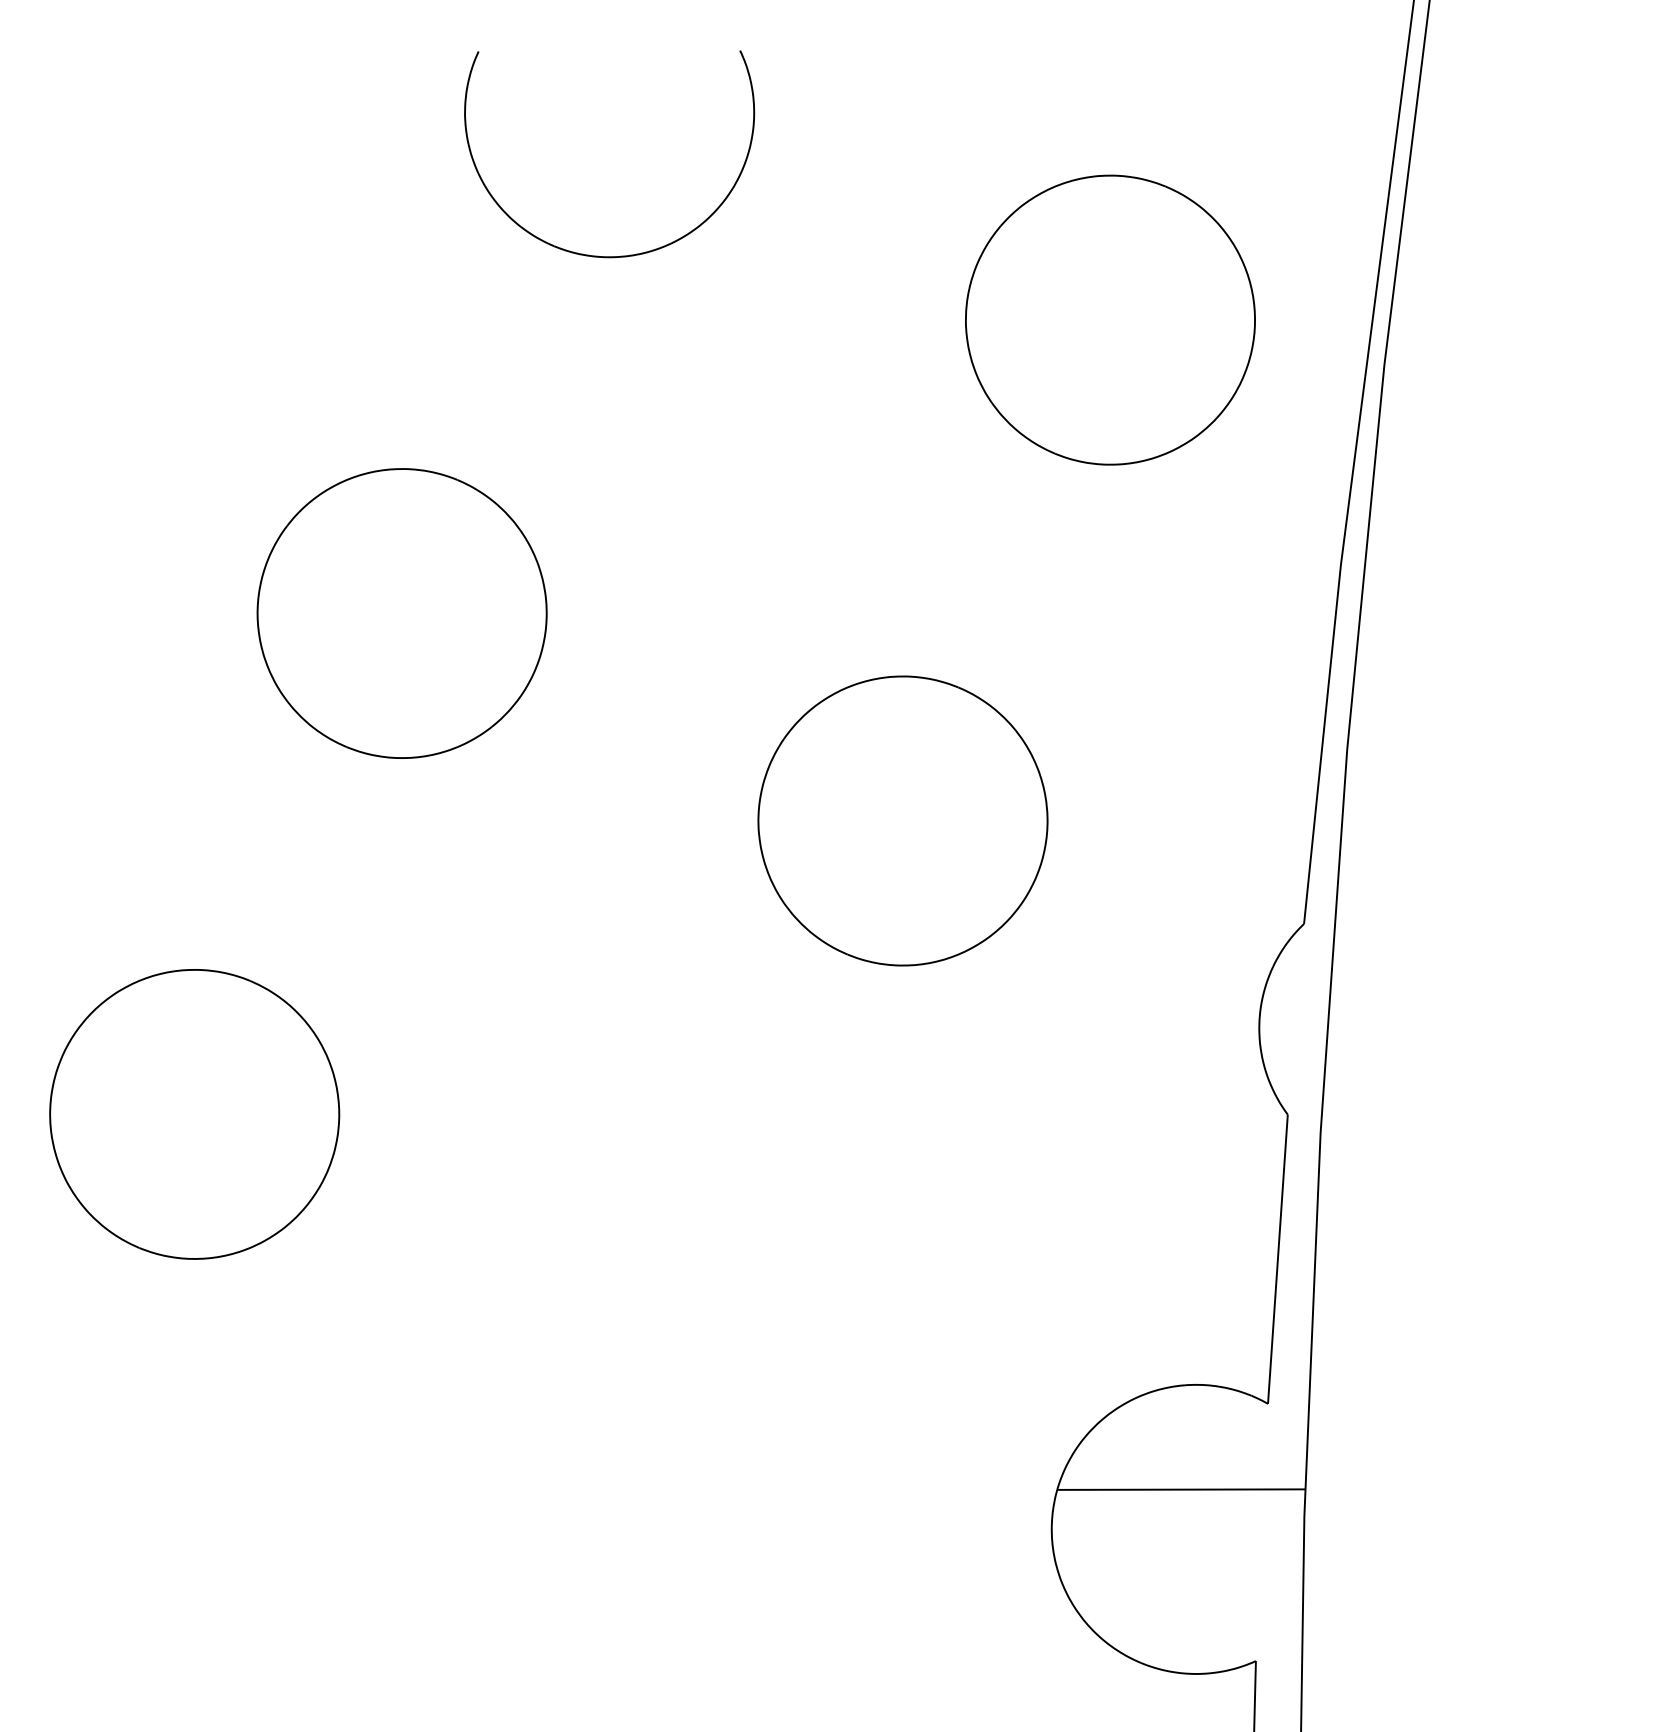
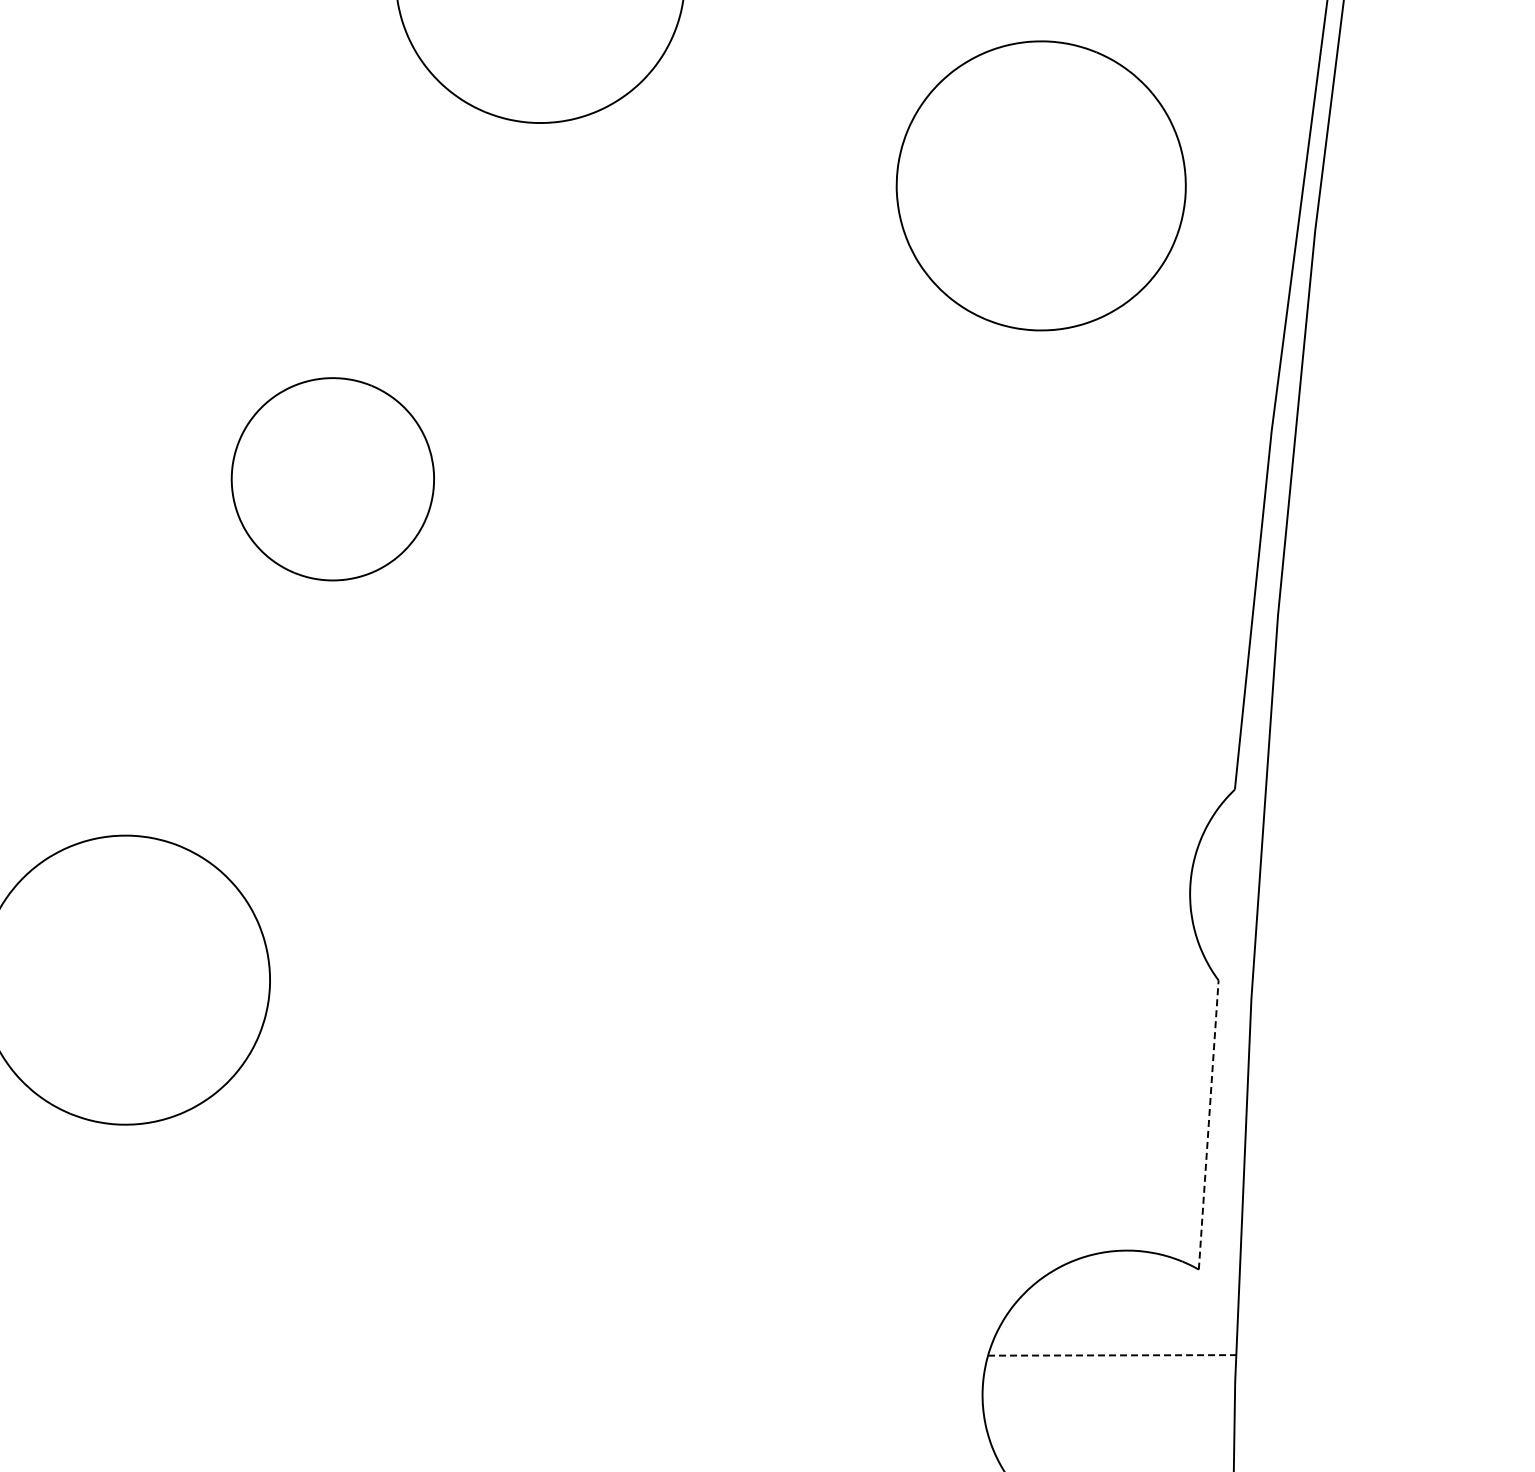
part: (401, 613) -> (332, 479), size x0.7
part: (902, 820) -> (833, 686), removed
line: (1277, 1259) -> (1208, 1125), solid -> dashed
line: (1181, 1489) -> (1112, 1355), solid -> dashed

